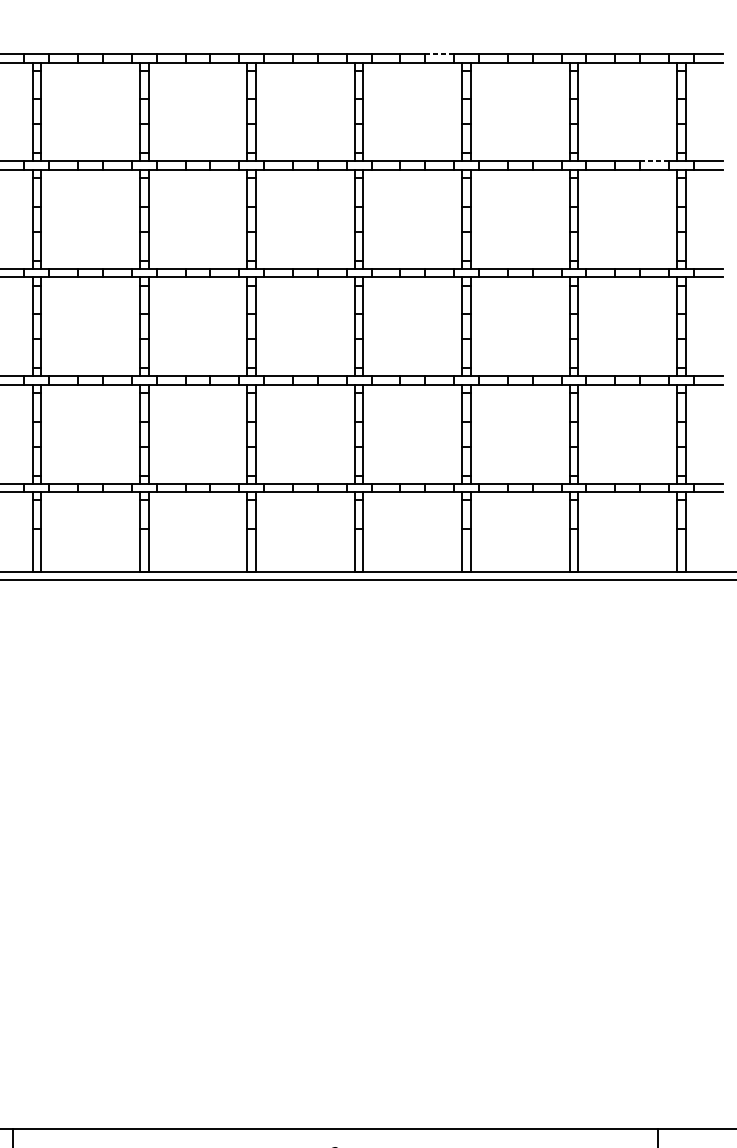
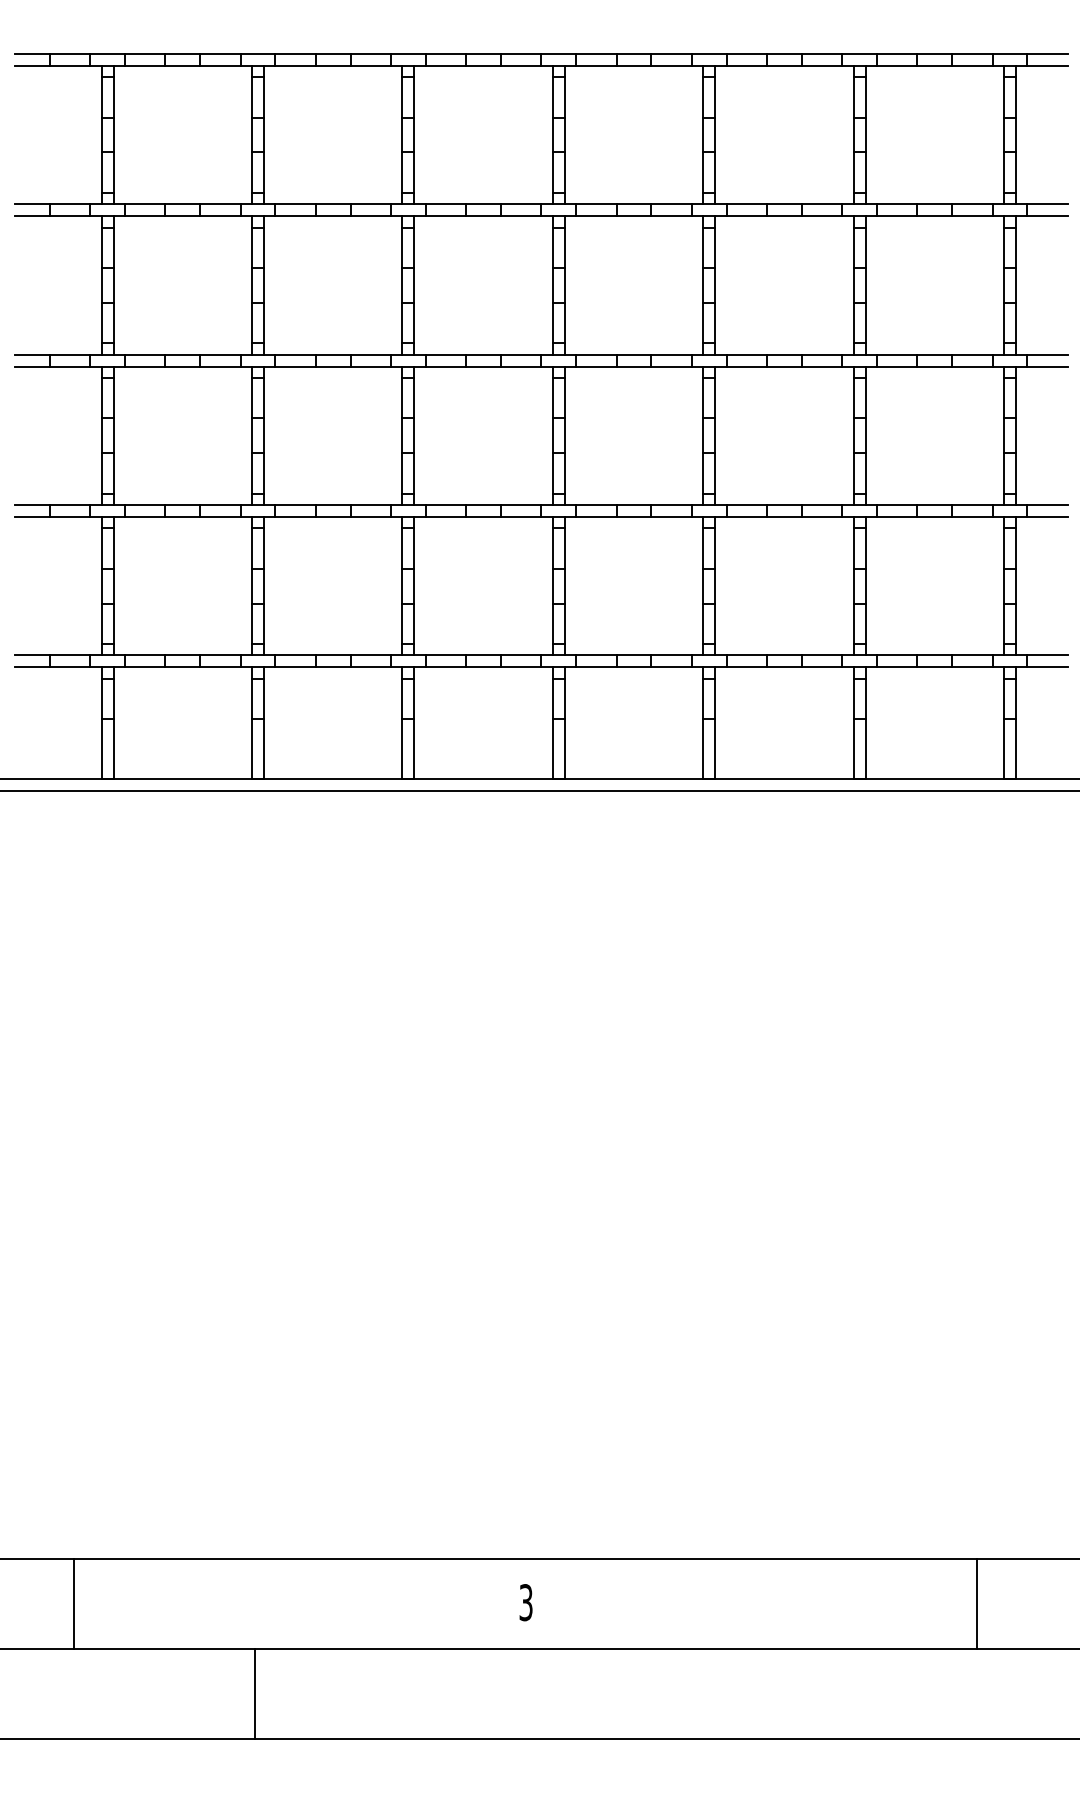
line: (440, 53) -> (672, 53), dashed -> solid
line: (654, 161) -> (972, 204), dashed -> solid

